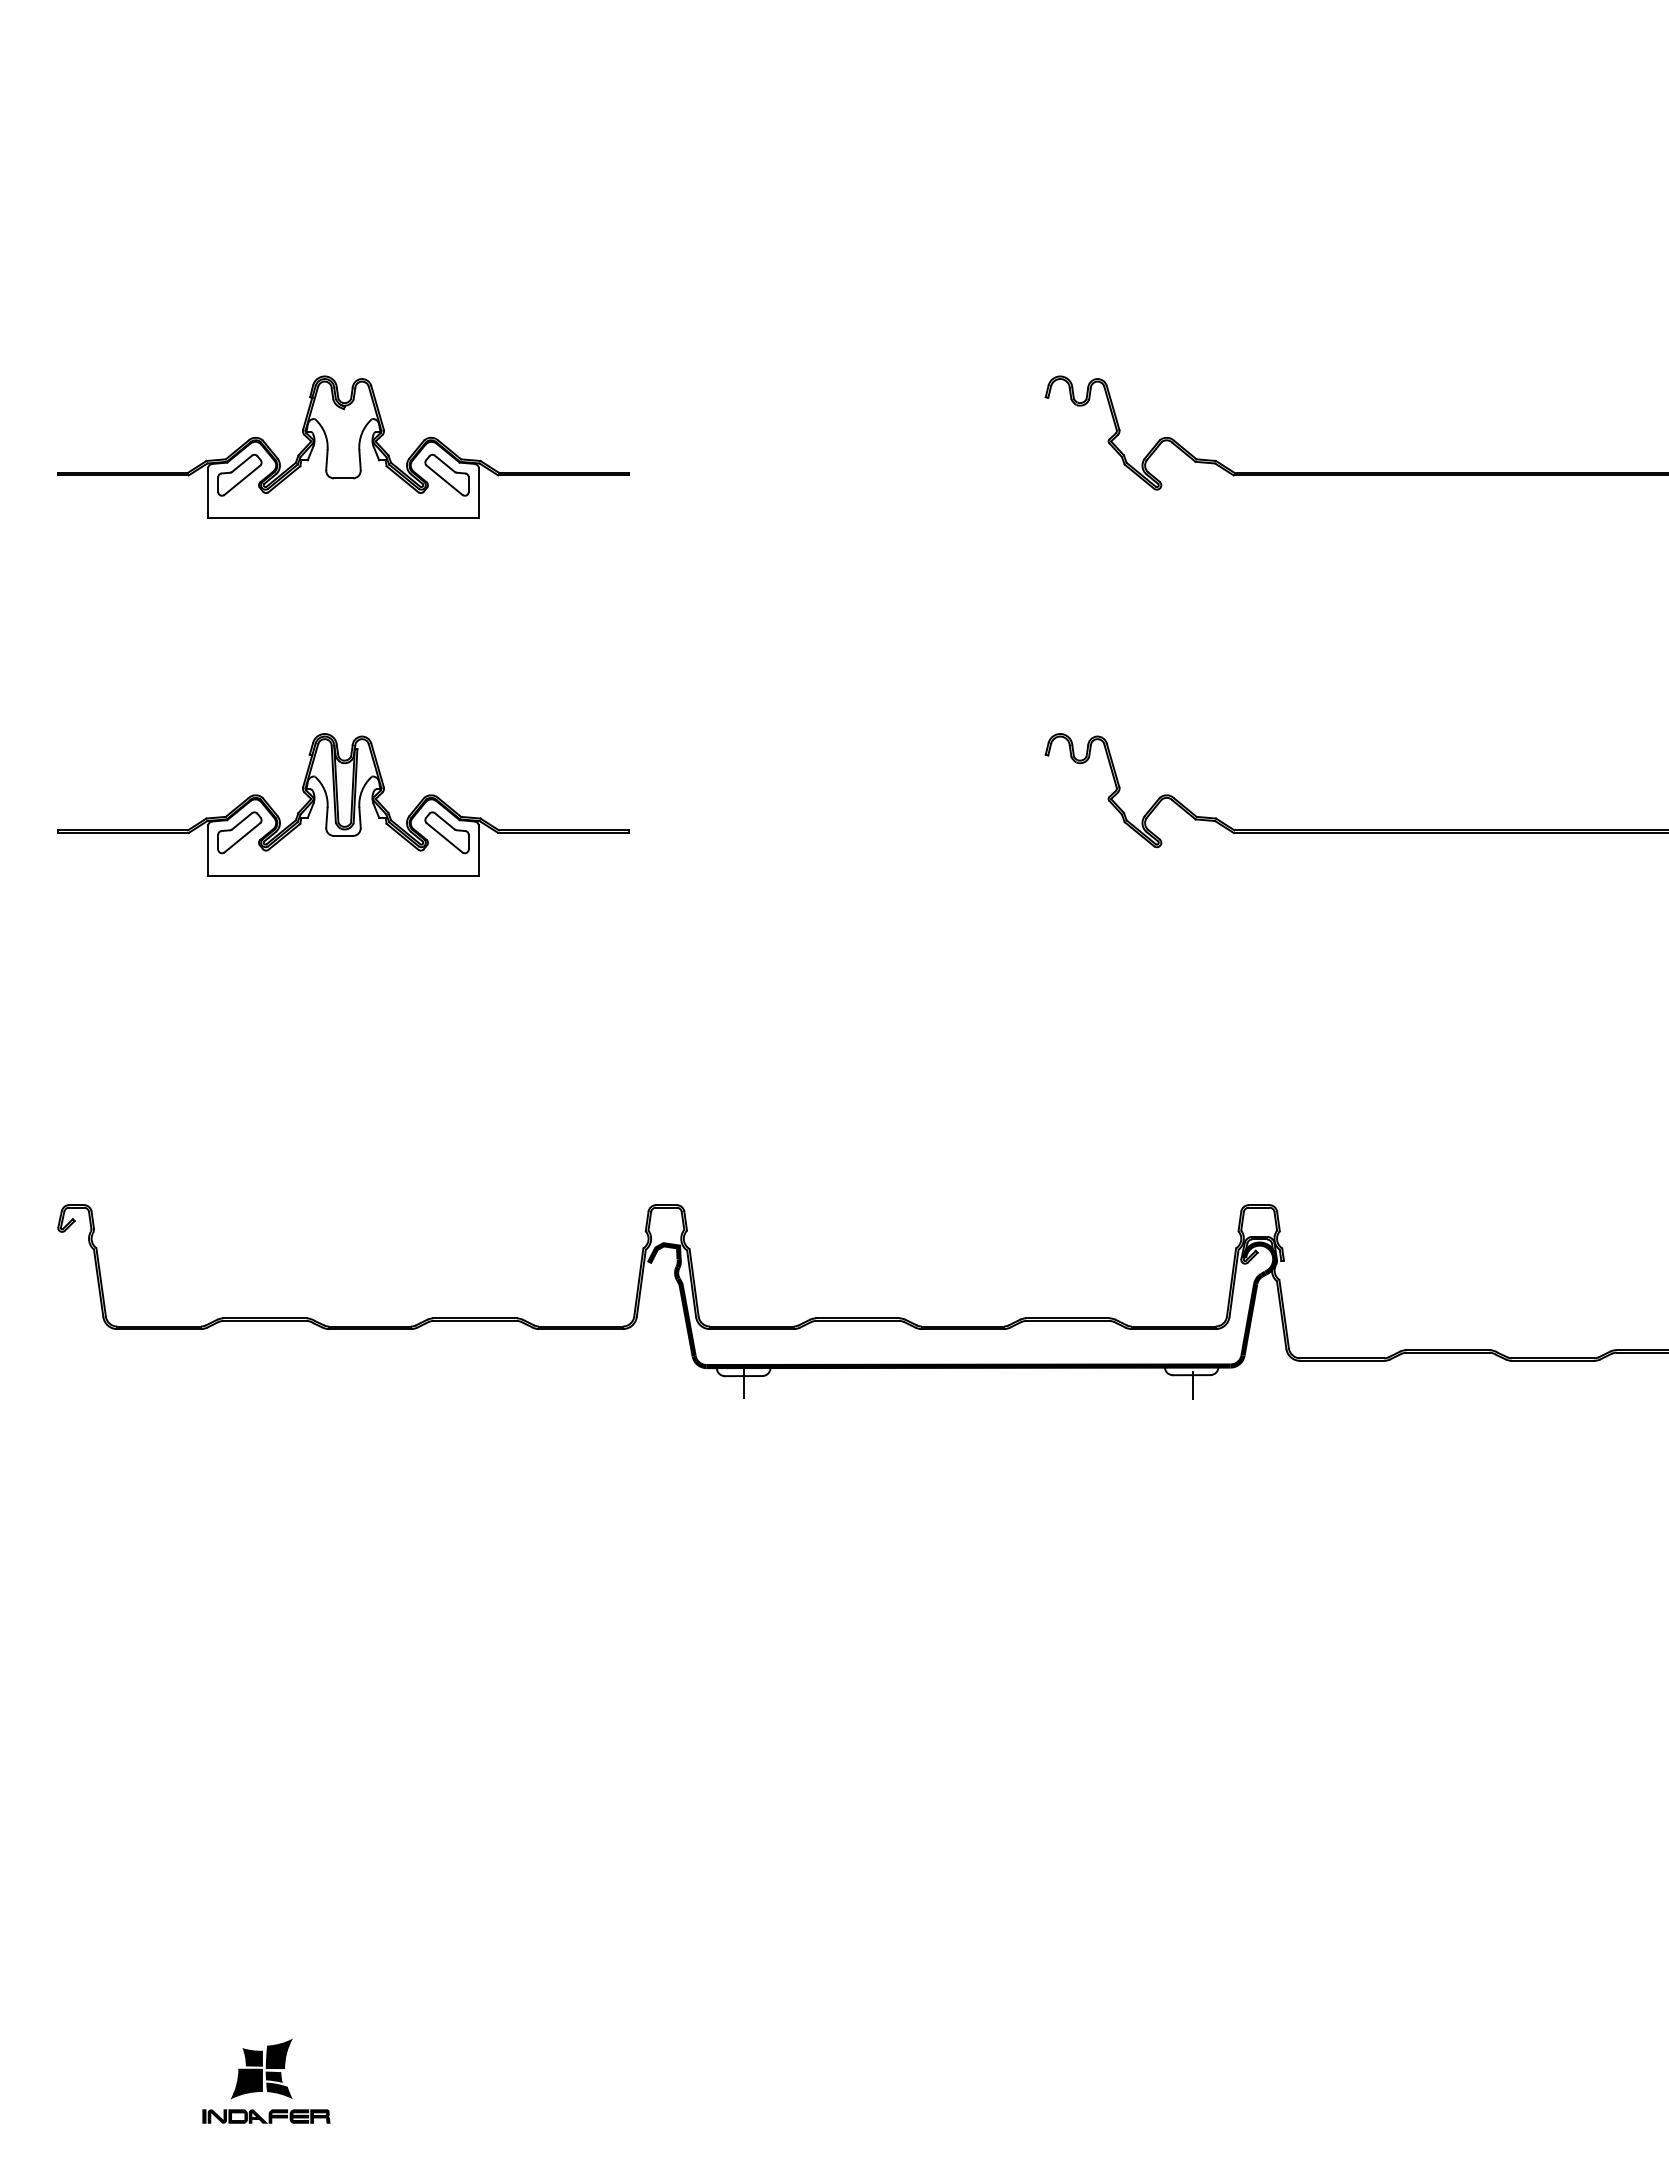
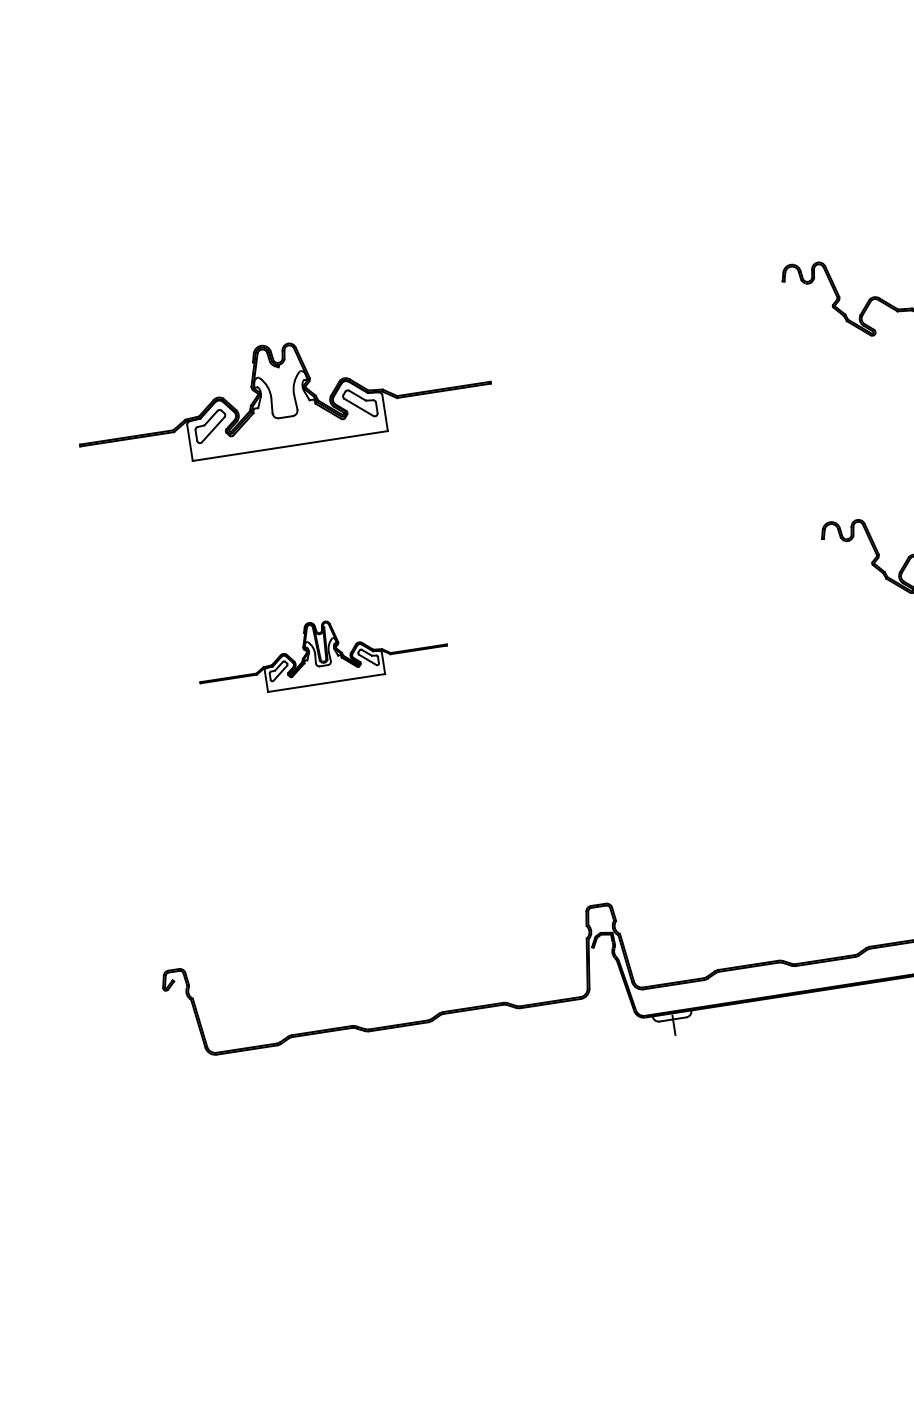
part: (343, 804) -> (321, 651), size x0.6

